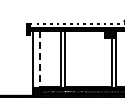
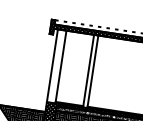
line: (39, 59) -> (60, 67), dashed -> solid

